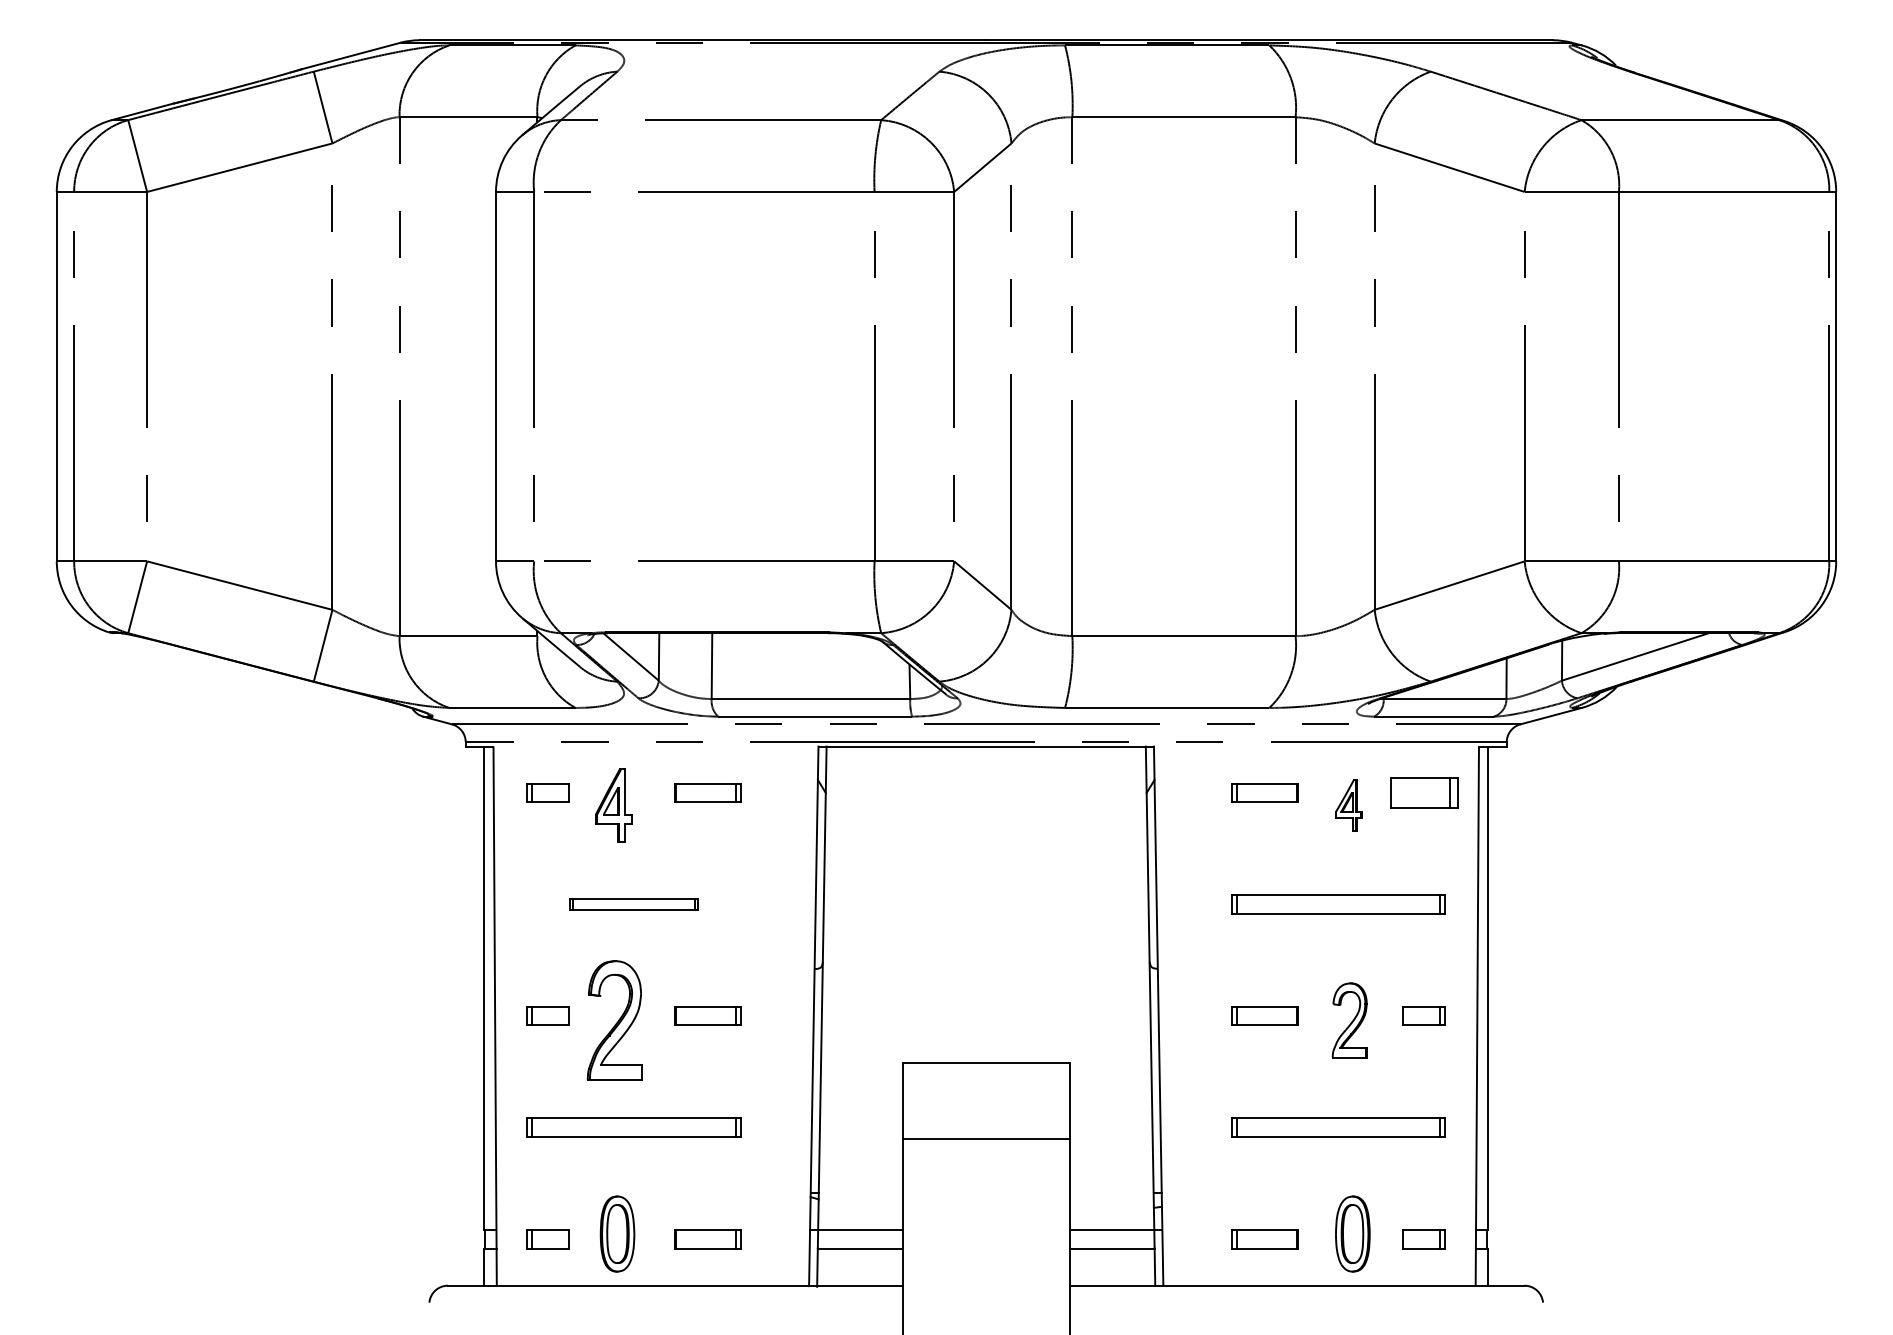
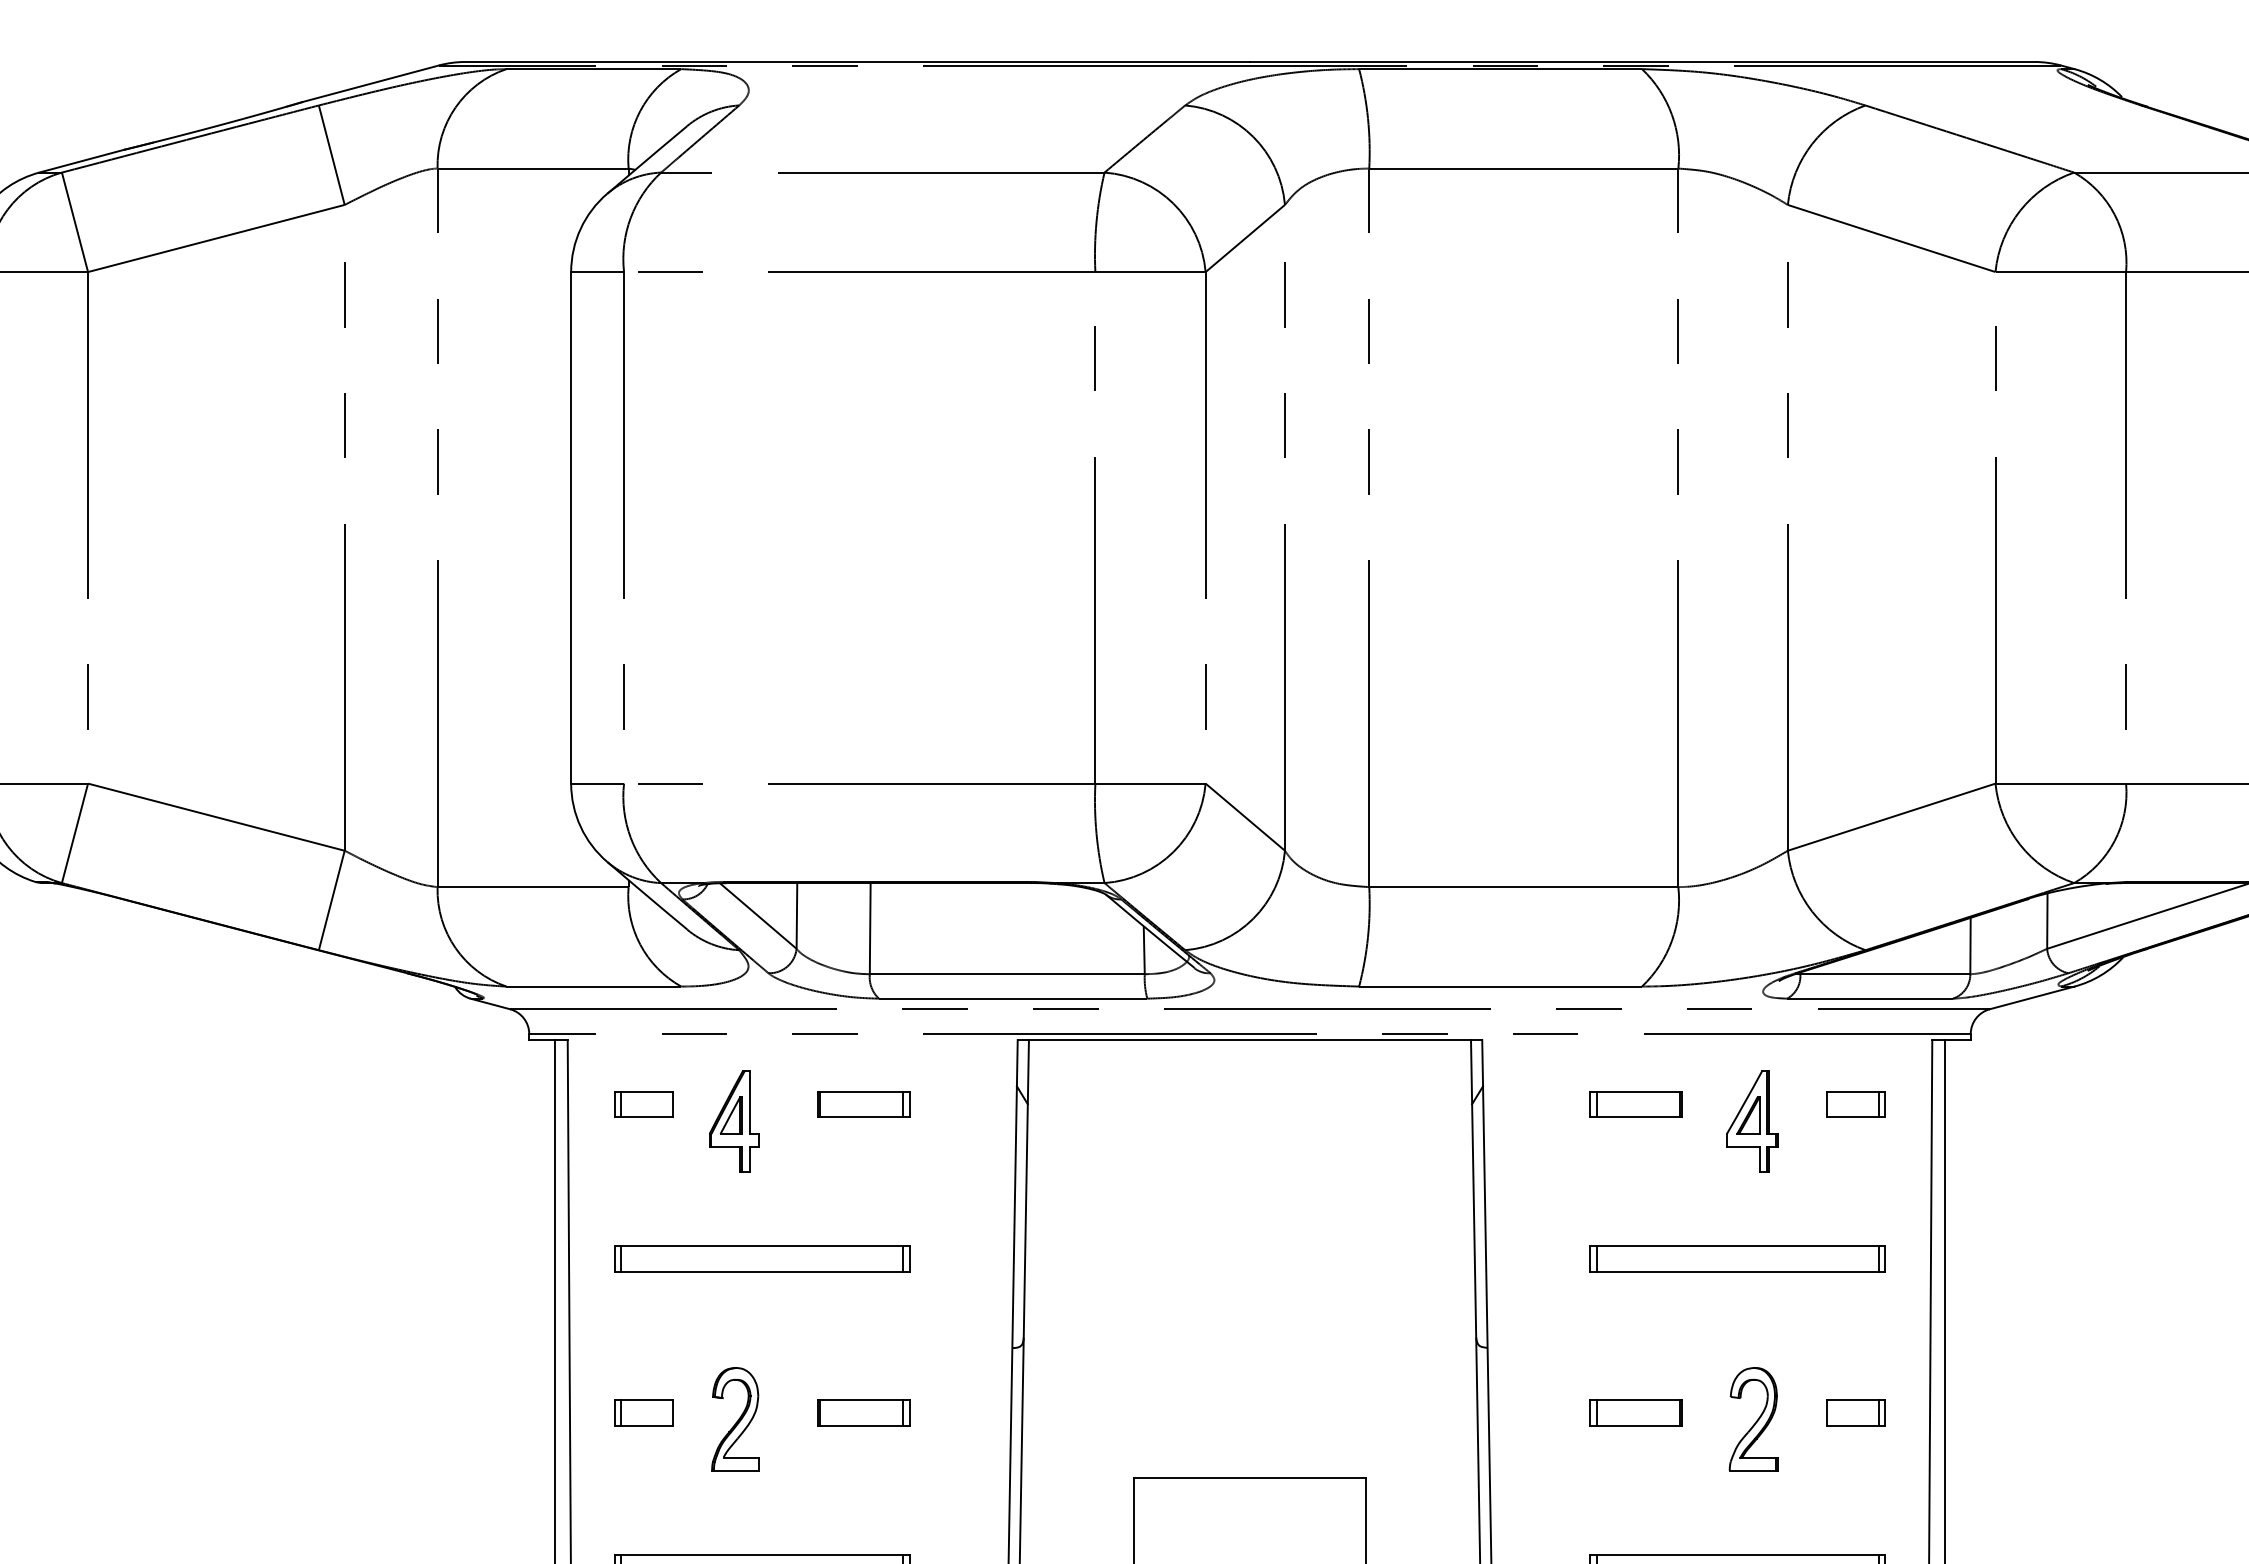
part: (1423, 792) -> (1855, 1103), size x0.62
part: (1348, 805) -> (1751, 1121), size x1.43
part: (633, 904) -> (761, 1258), size x1.67
part: (614, 1020) -> (735, 1419), size x0.62

